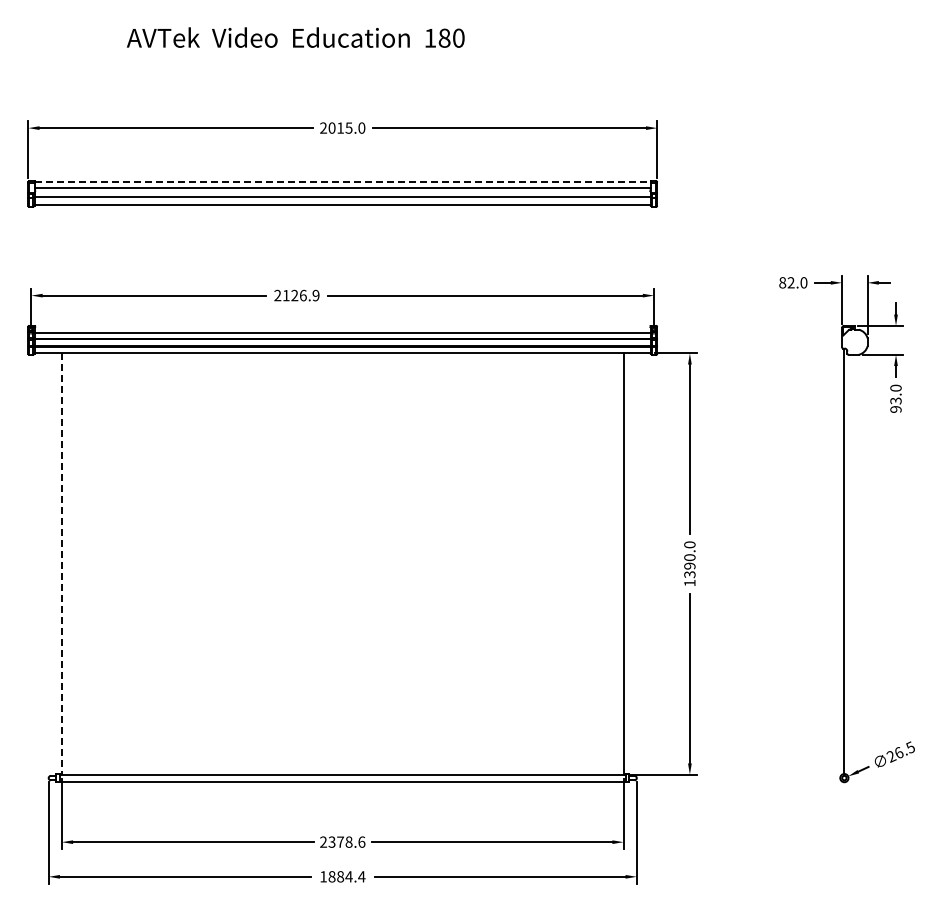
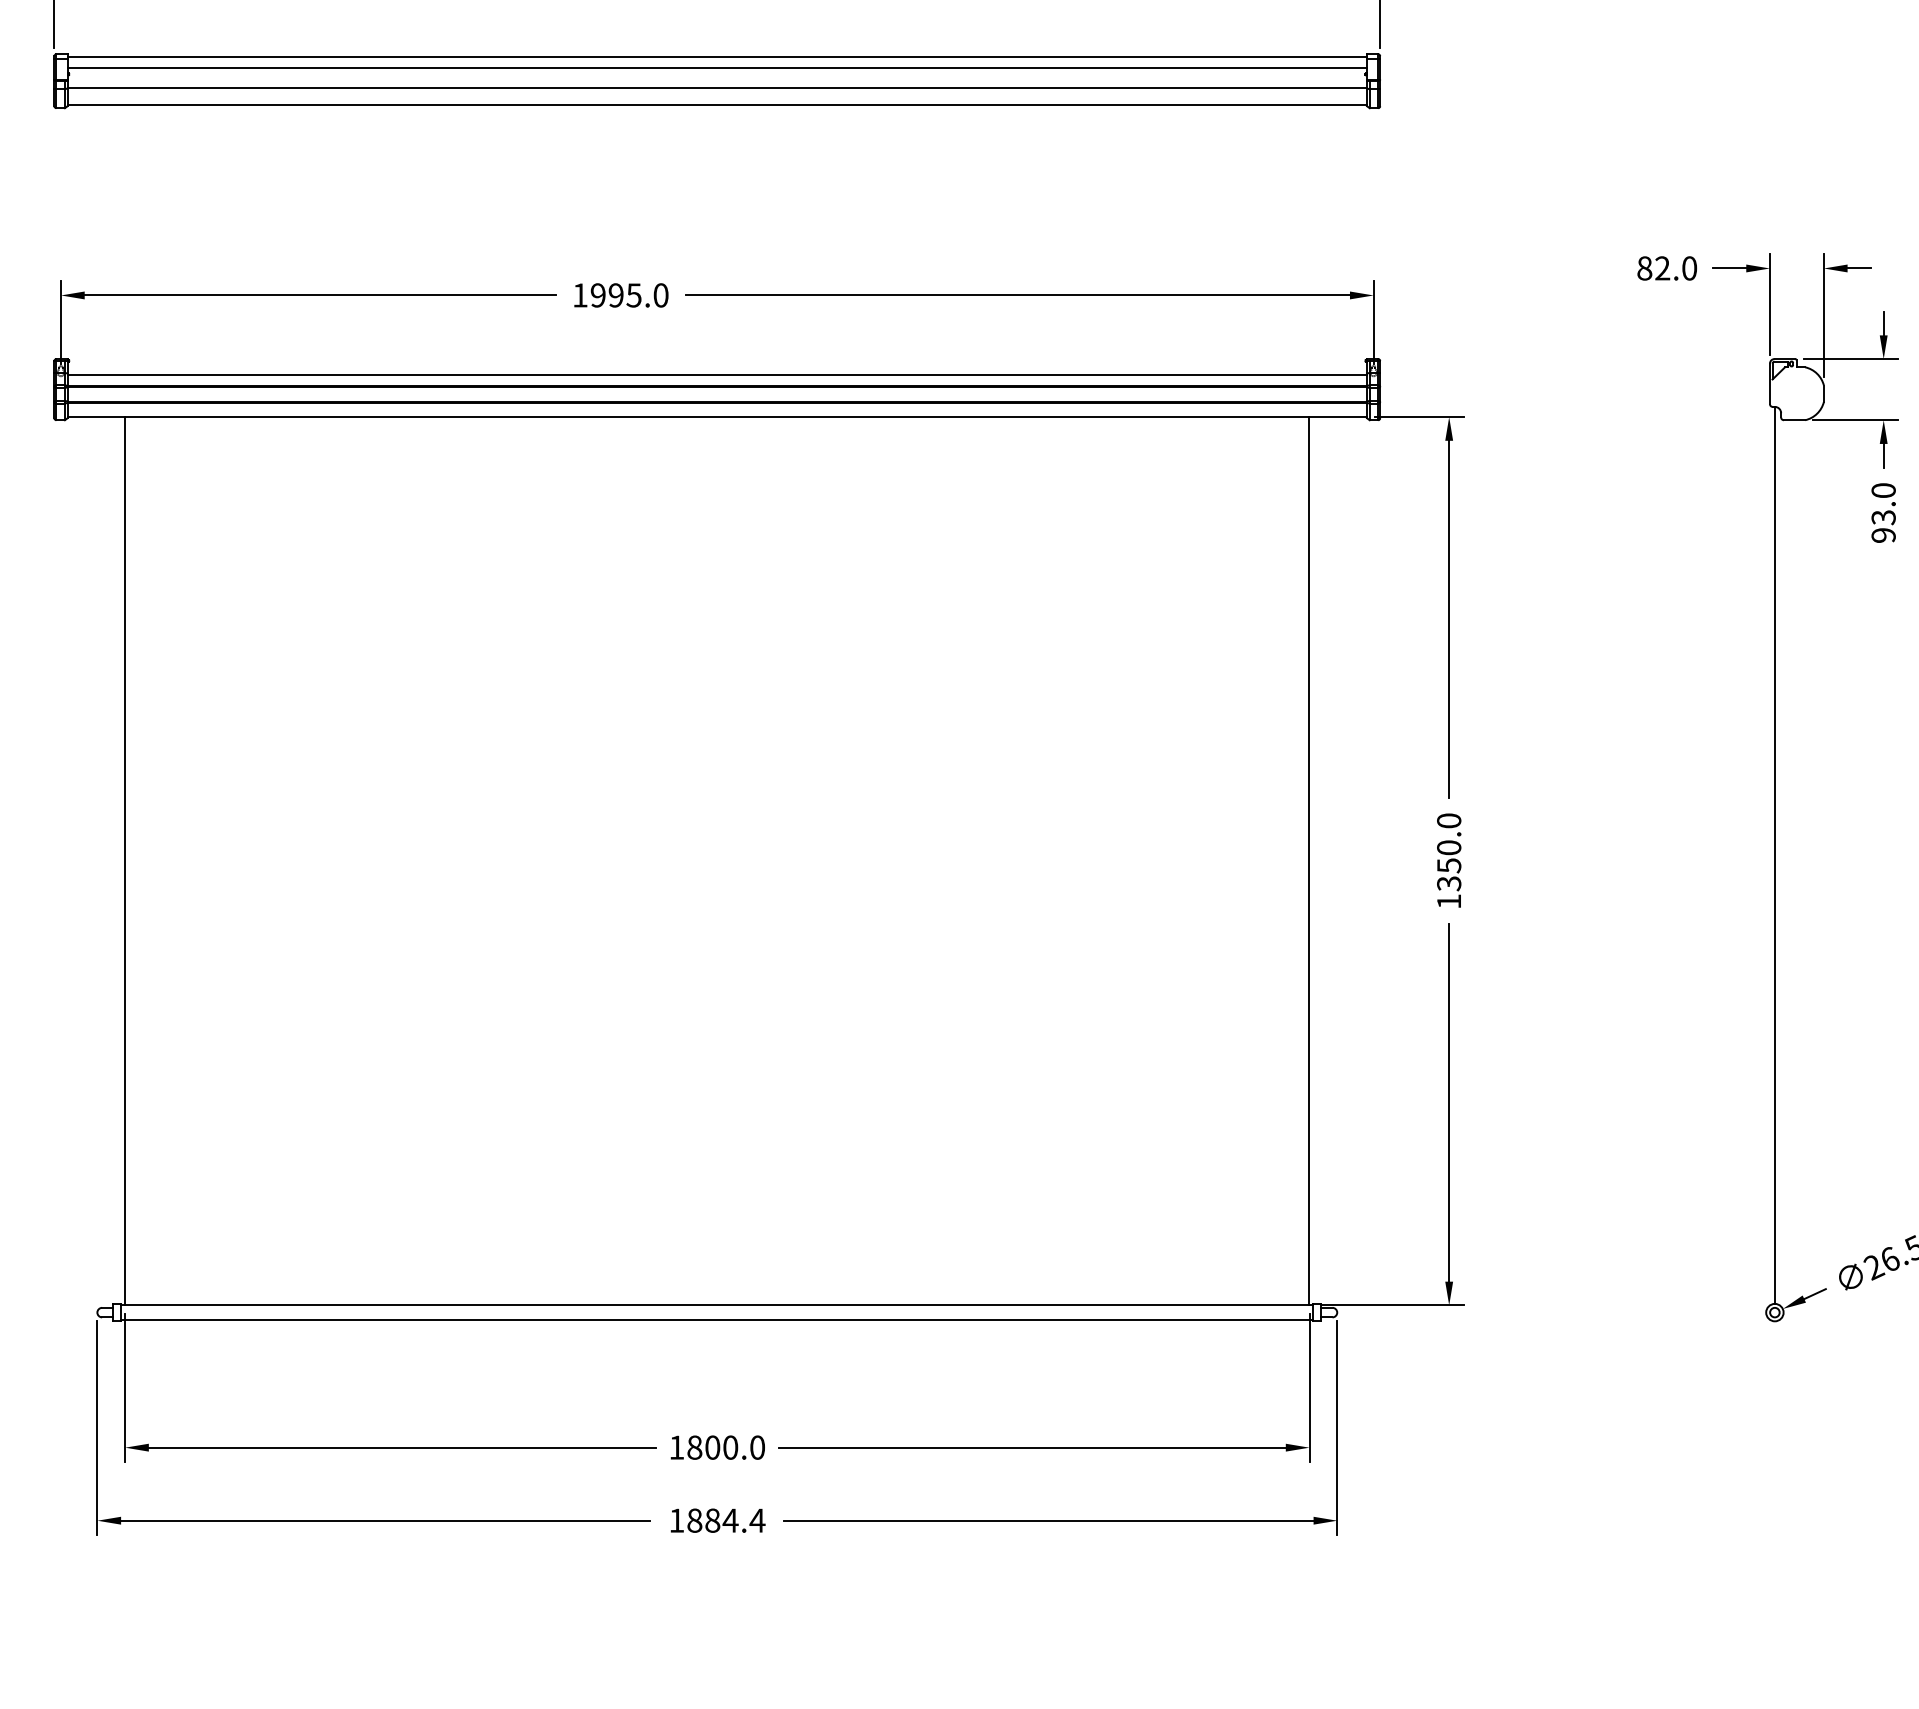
line: (343, 182) -> (718, 56), dashed -> solid
text: (296, 295) -> (619, 295), 2126.9 -> 1995.0
line: (61, 564) -> (124, 862), dashed -> solid
text: (689, 565) -> (1448, 864), 1390.0 -> 1350.0
text: (342, 841) -> (716, 1446), 2378.6 -> 1800.0

